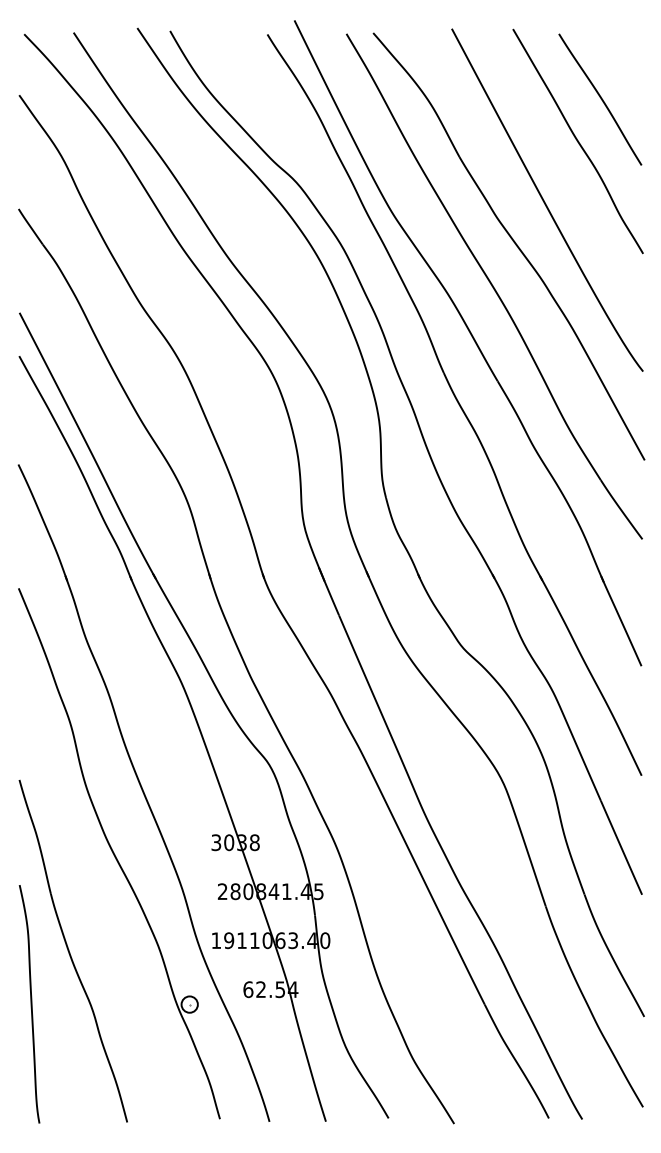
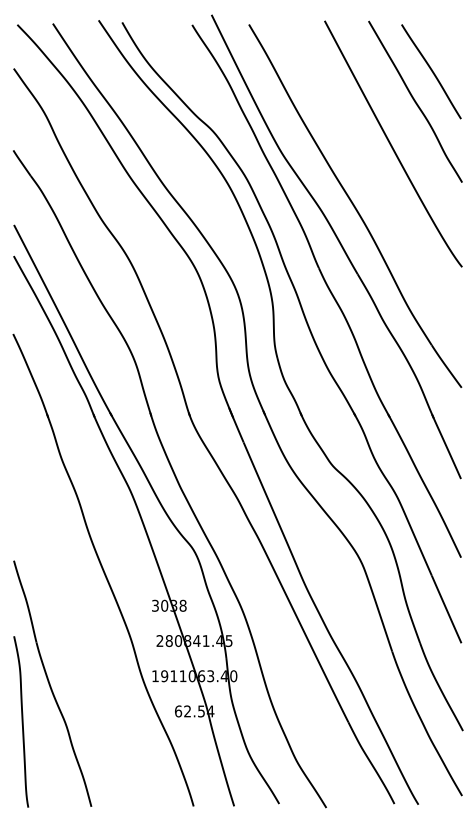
part: (512, 241) -> (368, 173), removed
part: (119, 853) -> (85, 613), removed

